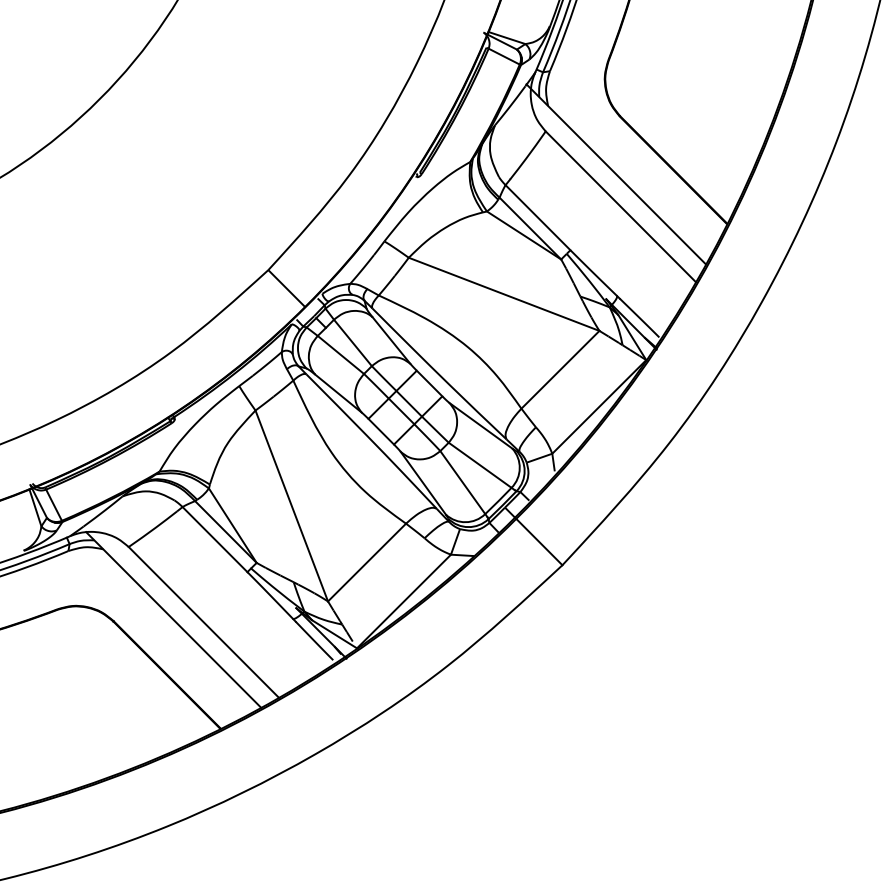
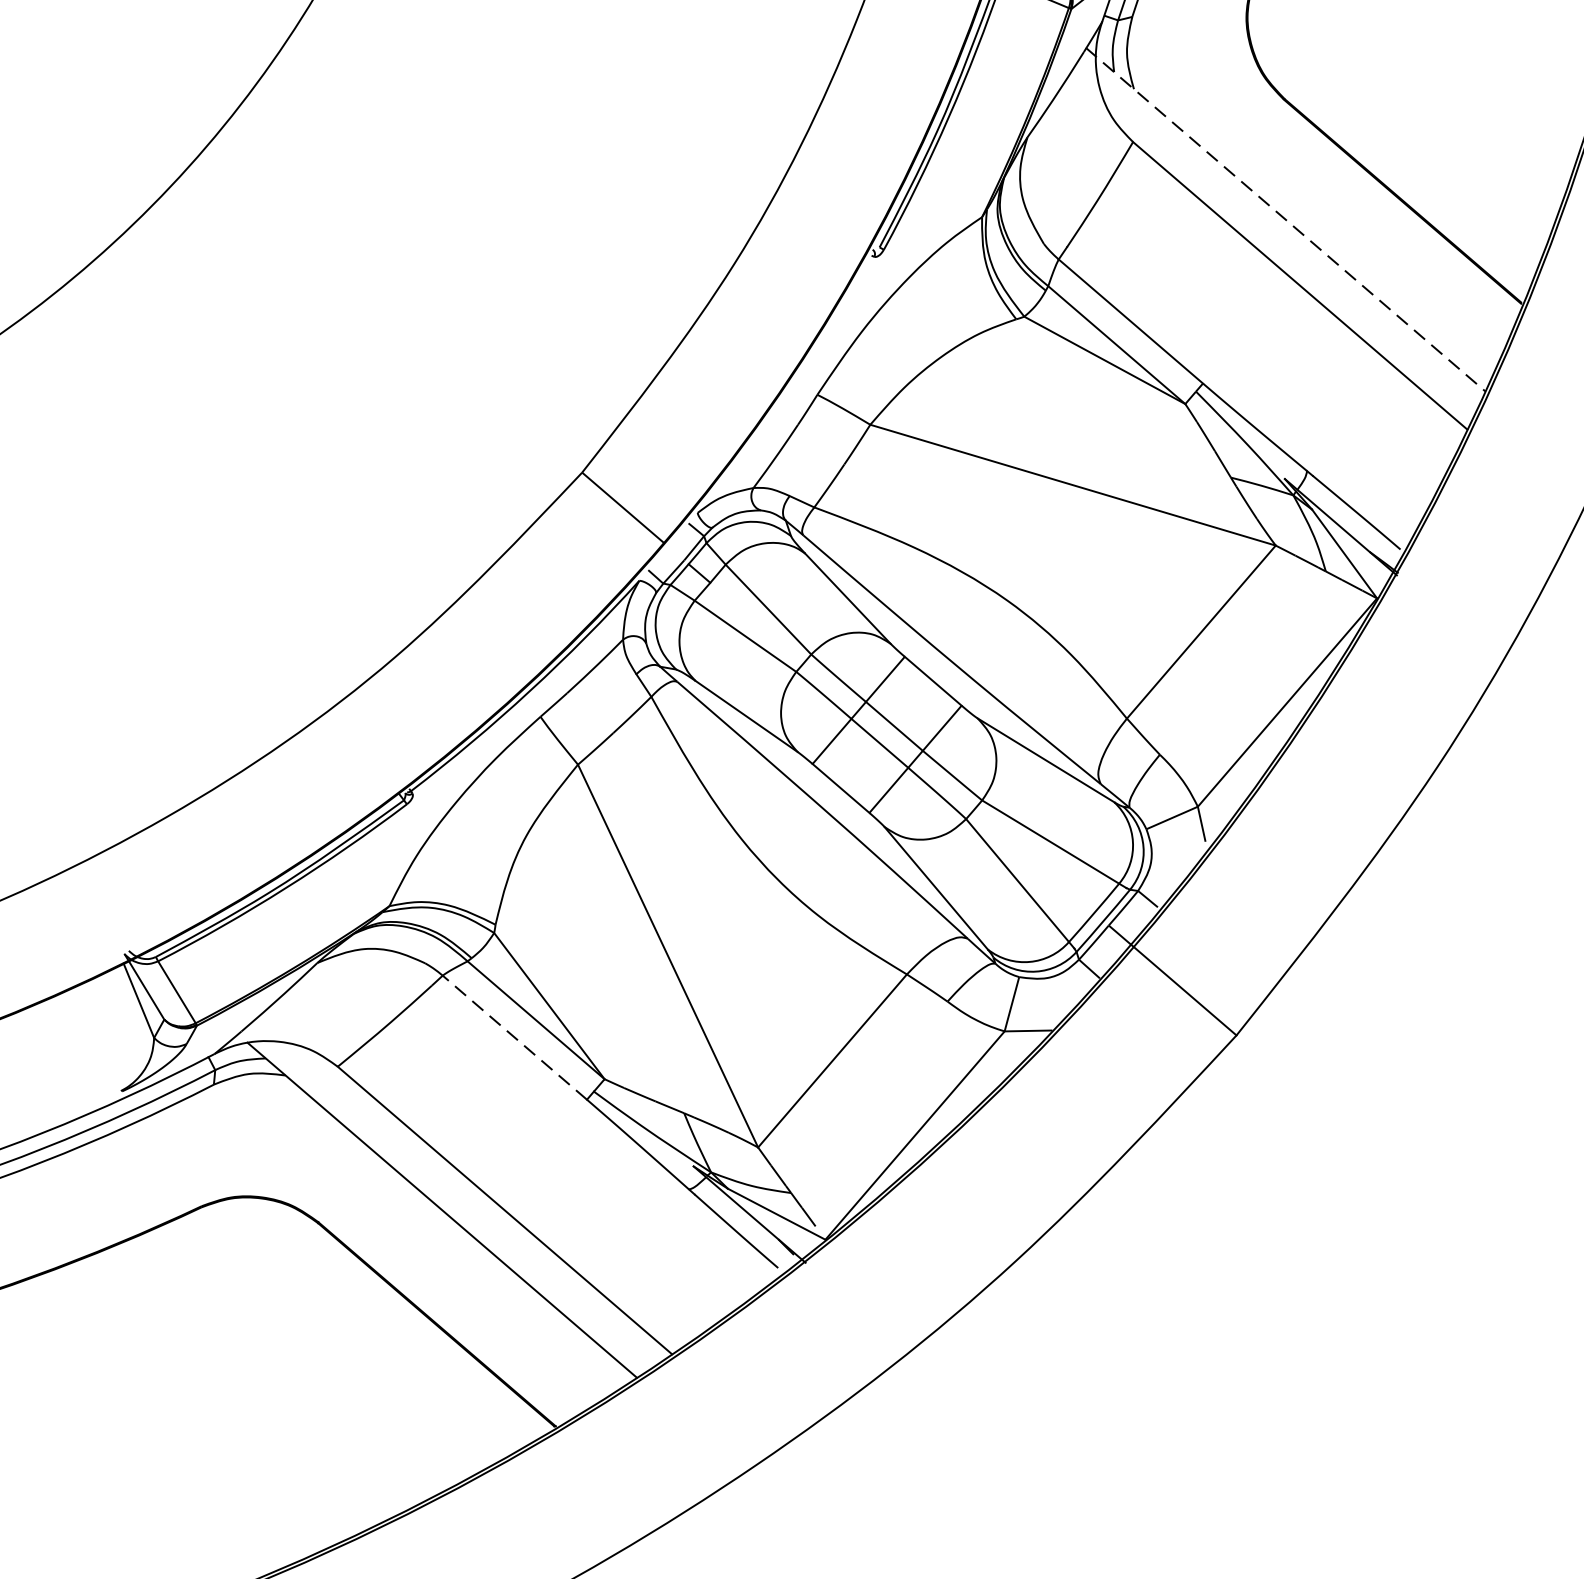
line: (616, 174) -> (1286, 219), solid -> dashed
line: (215, 539) -> (515, 1037), solid -> dashed

